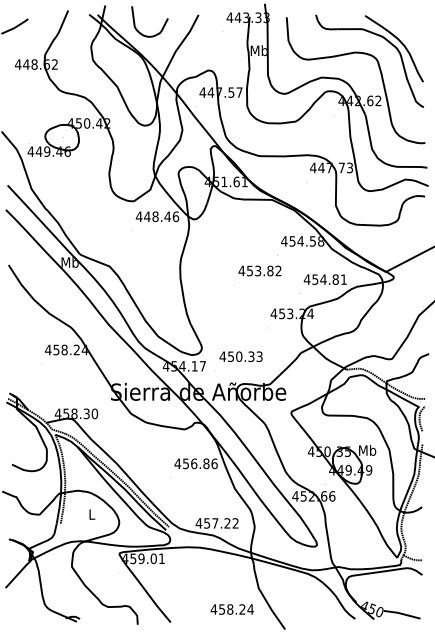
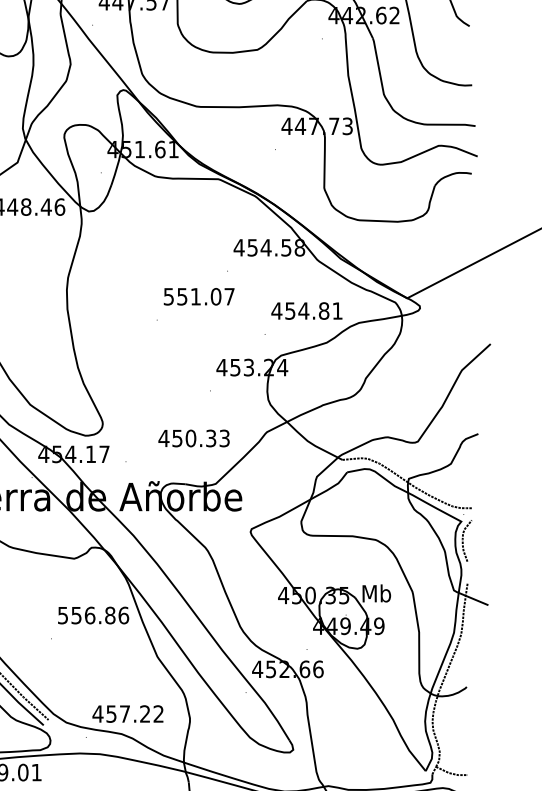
text: (259, 270) -> (198, 295), 453.82 -> 551.07
text: (240, 356) -> (193, 438), moved
text: (177, 463) -> (62, 615), 456.86 -> 556.86

